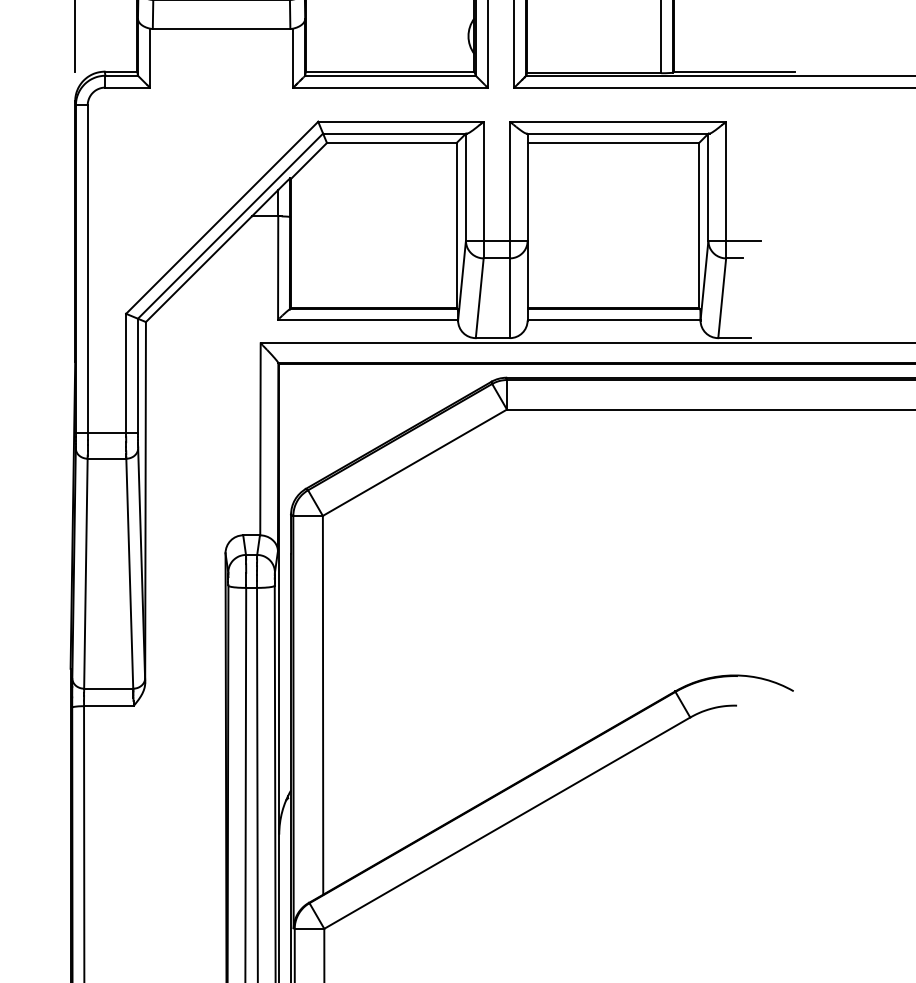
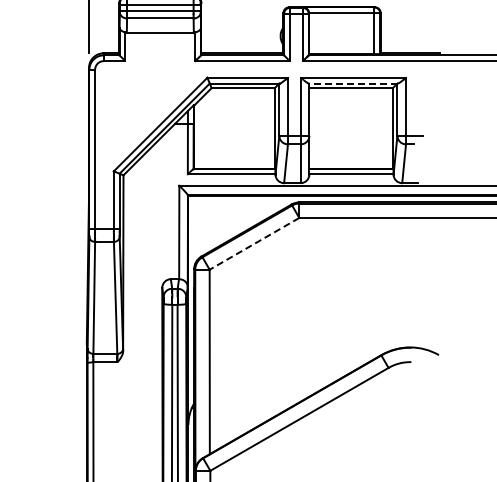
line: (618, 133) -> (353, 83), solid -> dashed
line: (414, 462) -> (254, 243), solid -> dashed

